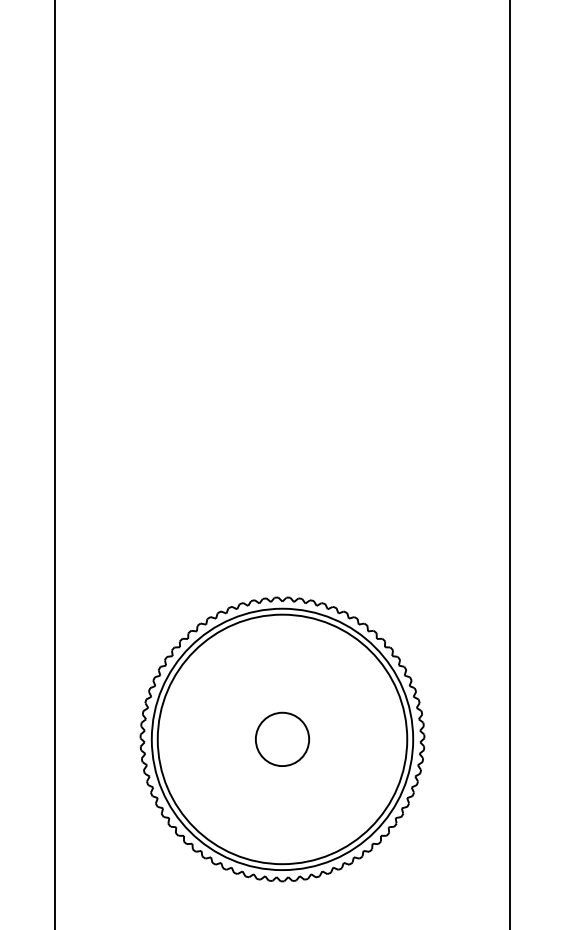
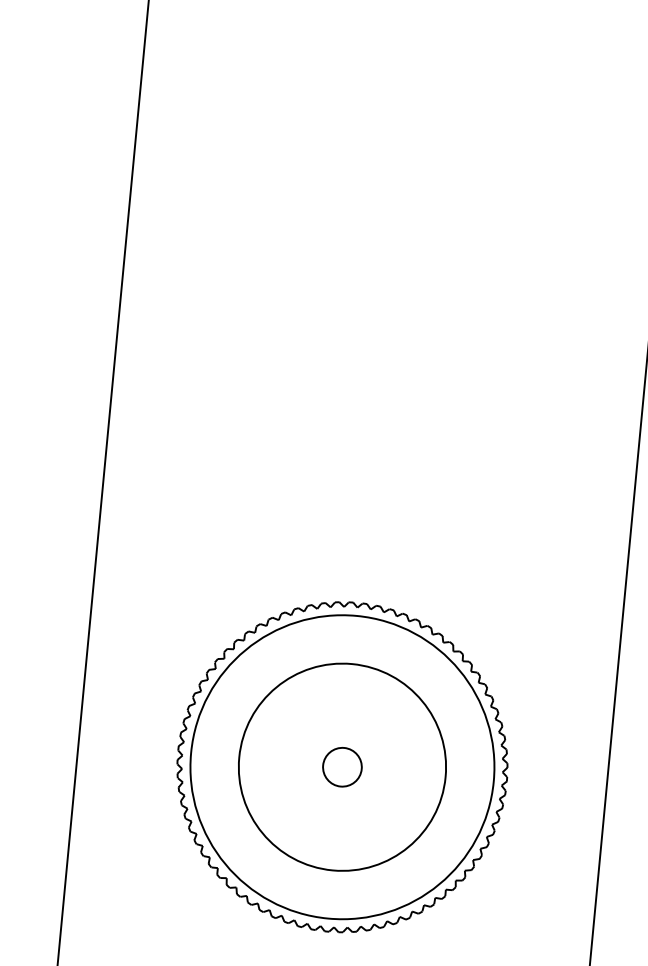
circle: (282, 739) -> (342, 767), size x0.62
circle: (282, 739) -> (342, 767), size x0.71

